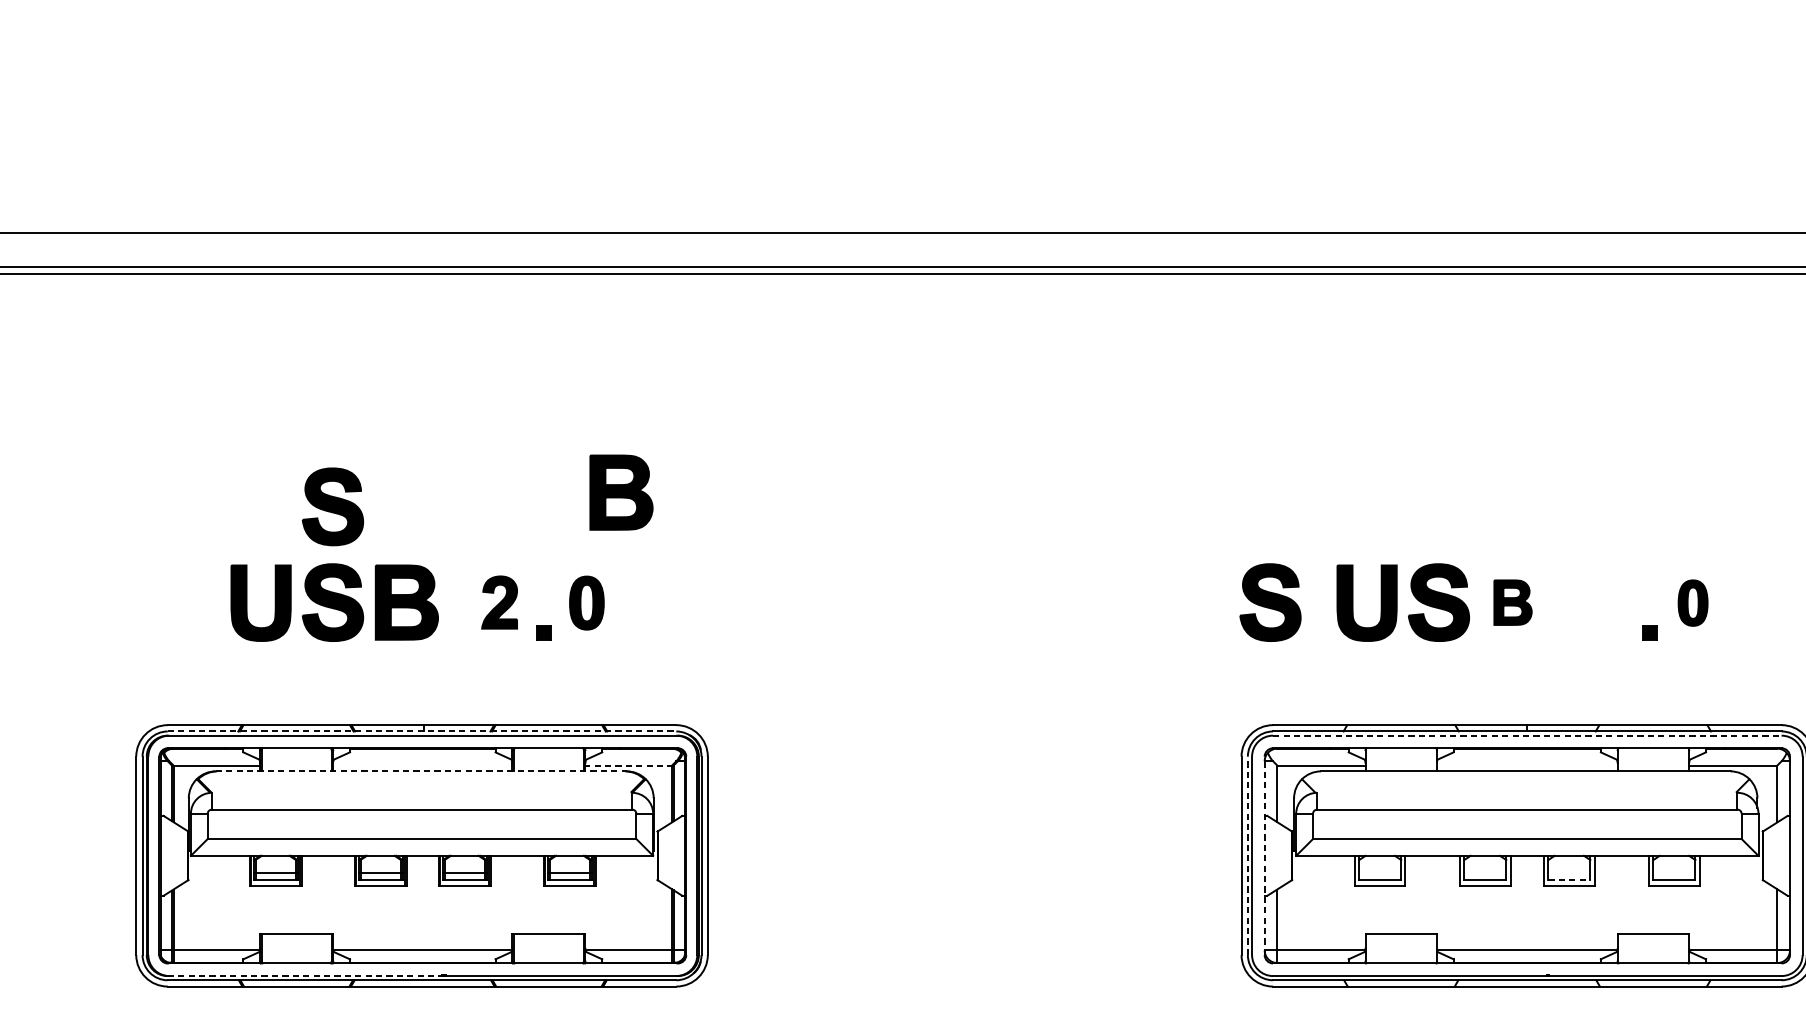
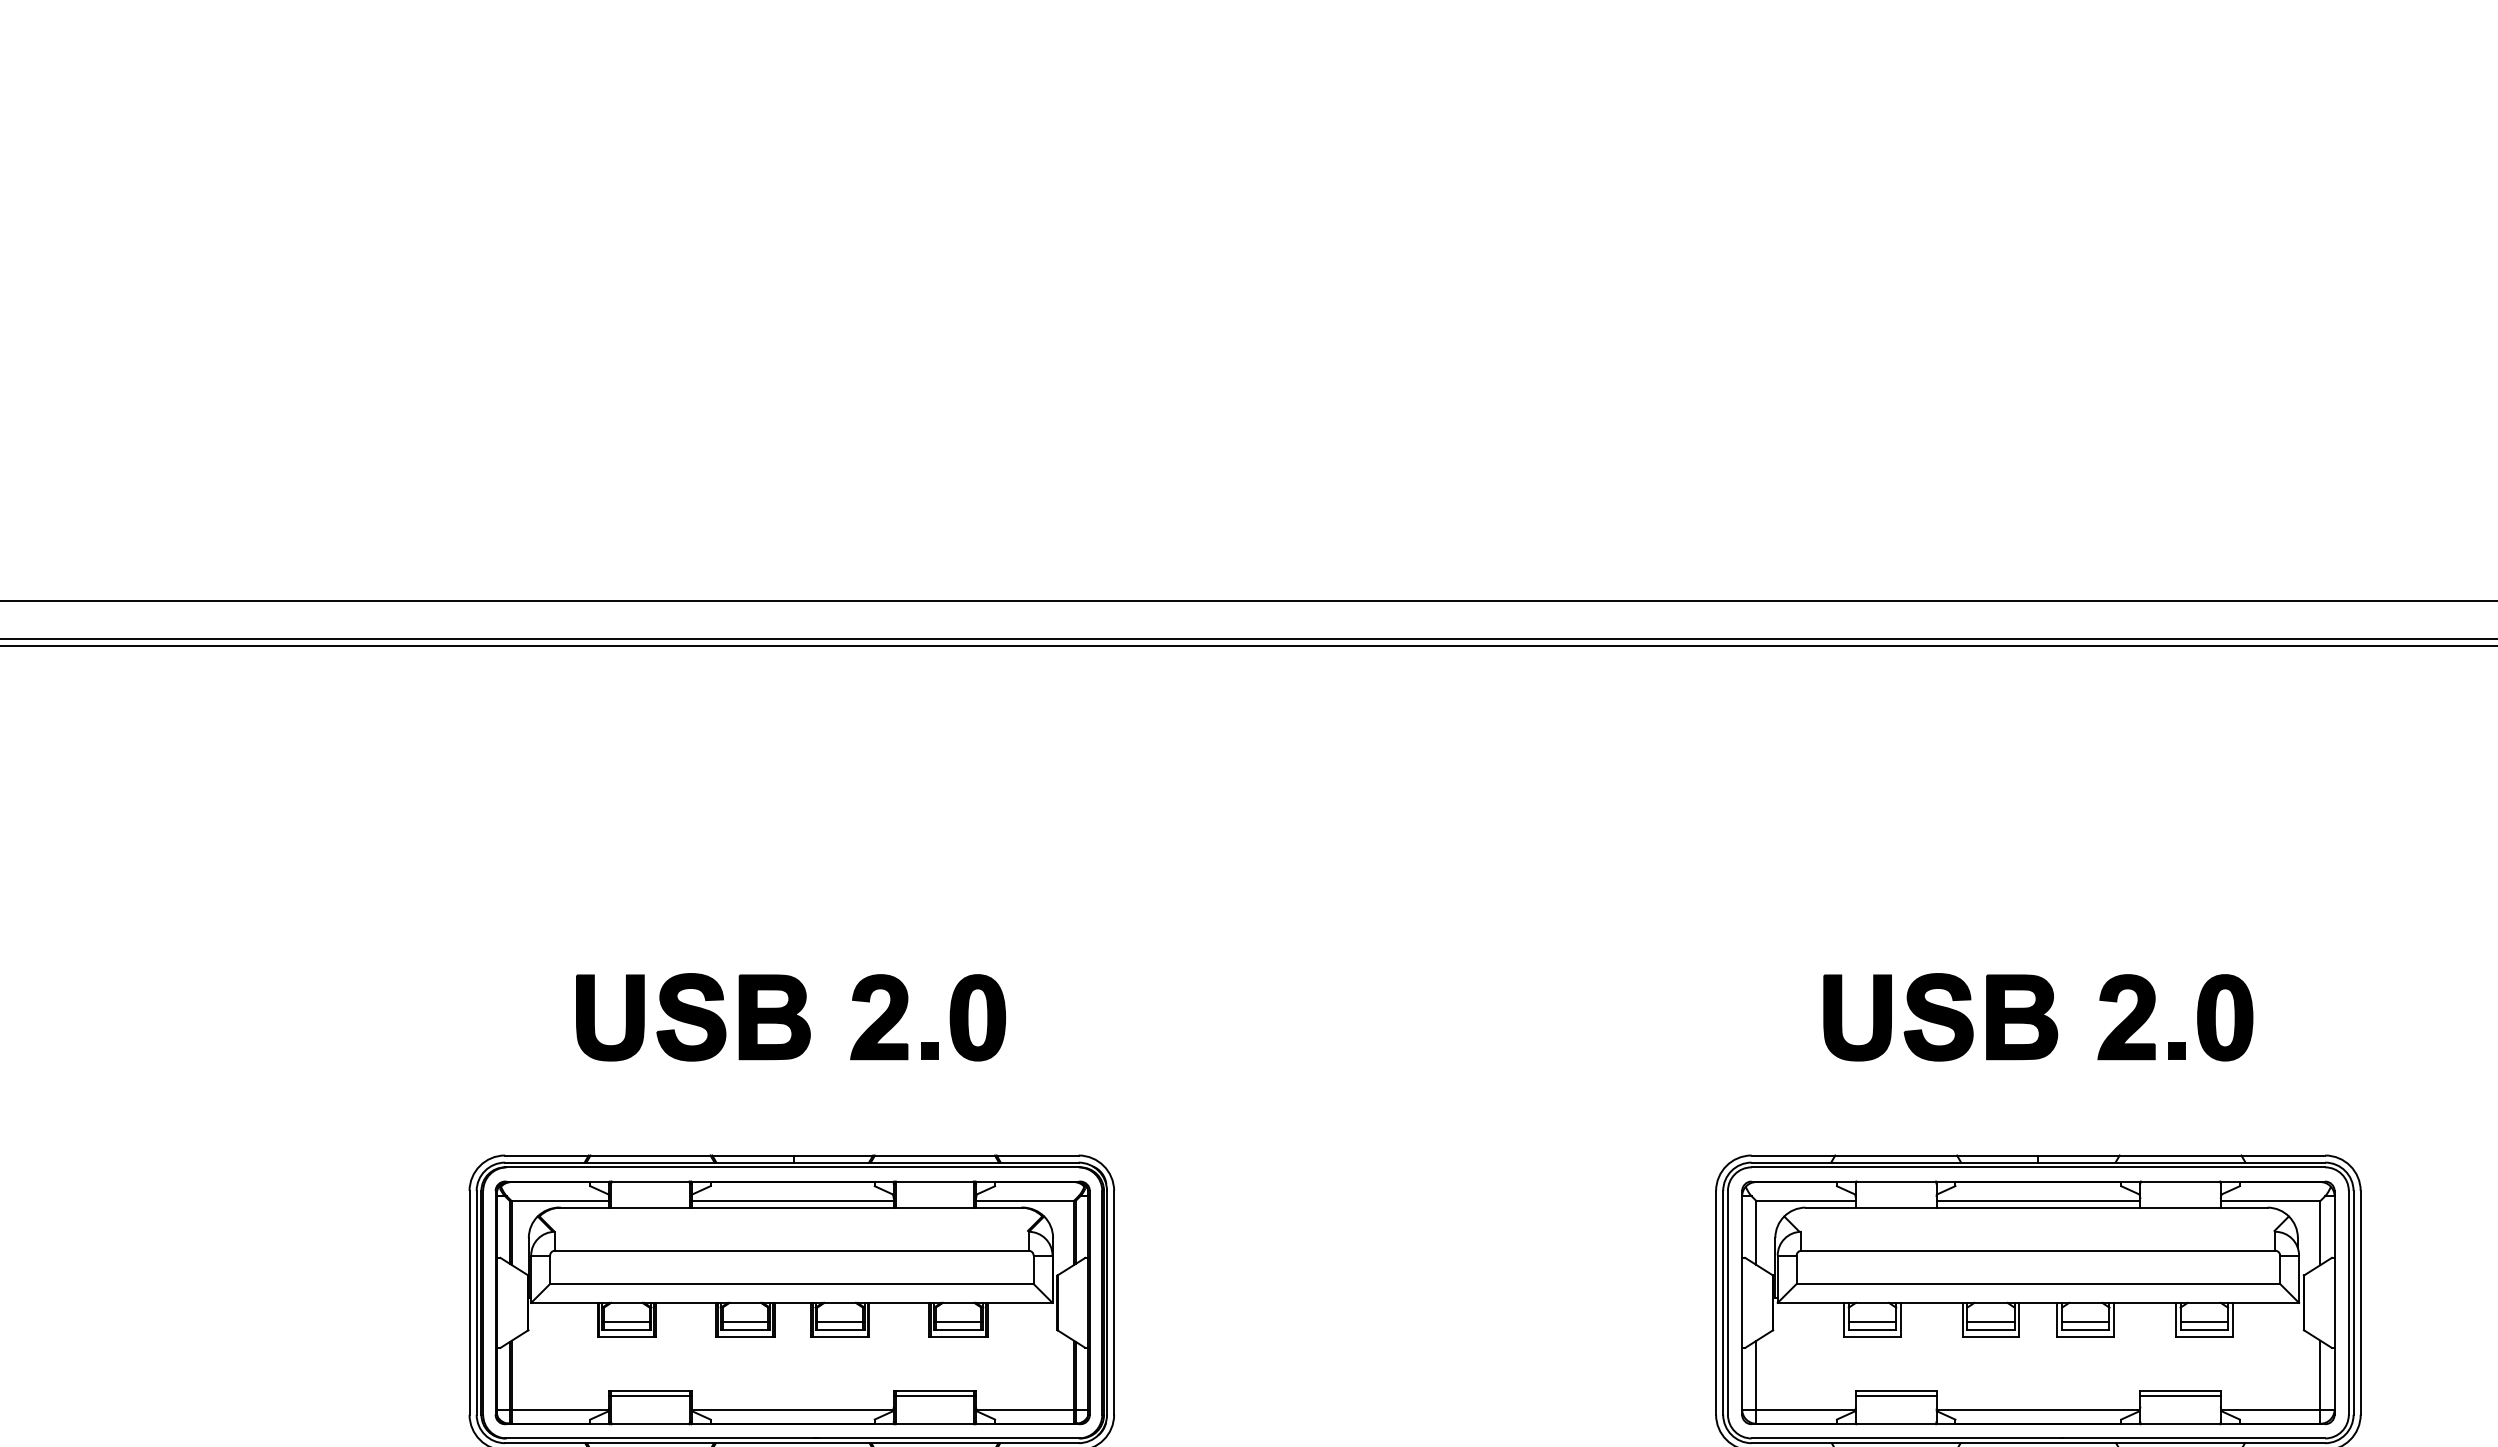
part: (621, 492) -> (1016, 893), removed
part: (333, 507) -> (691, 909), removed
part: (499, 602) -> (879, 1017), size x1.43
part: (586, 602) -> (977, 1017), size x1.43
part: (1270, 602) -> (1748, 1017), removed
part: (1513, 602) -> (2022, 1017), size x1.67
part: (1605, 602) -> (2126, 1017), added
part: (1693, 602) -> (2225, 1017), size x1.67
line: (421, 731) -> (791, 1162), dashed -> solid
line: (1527, 735) -> (2038, 1167), dashed -> solid
line: (422, 765) -> (792, 1201), added
line: (629, 765) -> (1025, 1201), dashed -> solid
line: (1527, 765) -> (2038, 1201), added
line: (420, 771) -> (790, 1207), dashed -> solid
line: (1248, 855) -> (1723, 1302), dashed -> solid
line: (1264, 855) -> (1742, 1302), dashed -> solid
line: (1380, 873) -> (1872, 1322), added
line: (1484, 873) -> (1990, 1322), added
line: (1569, 873) -> (2085, 1322), added
line: (1673, 873) -> (2203, 1322), added
line: (1569, 880) -> (2085, 1330), dashed -> solid
line: (296, 938) -> (650, 1396), added
line: (548, 938) -> (934, 1396), added
line: (1400, 938) -> (1895, 1396), added
line: (1653, 938) -> (2180, 1396), added
line: (305, 976) -> (660, 1438), dashed -> solid

